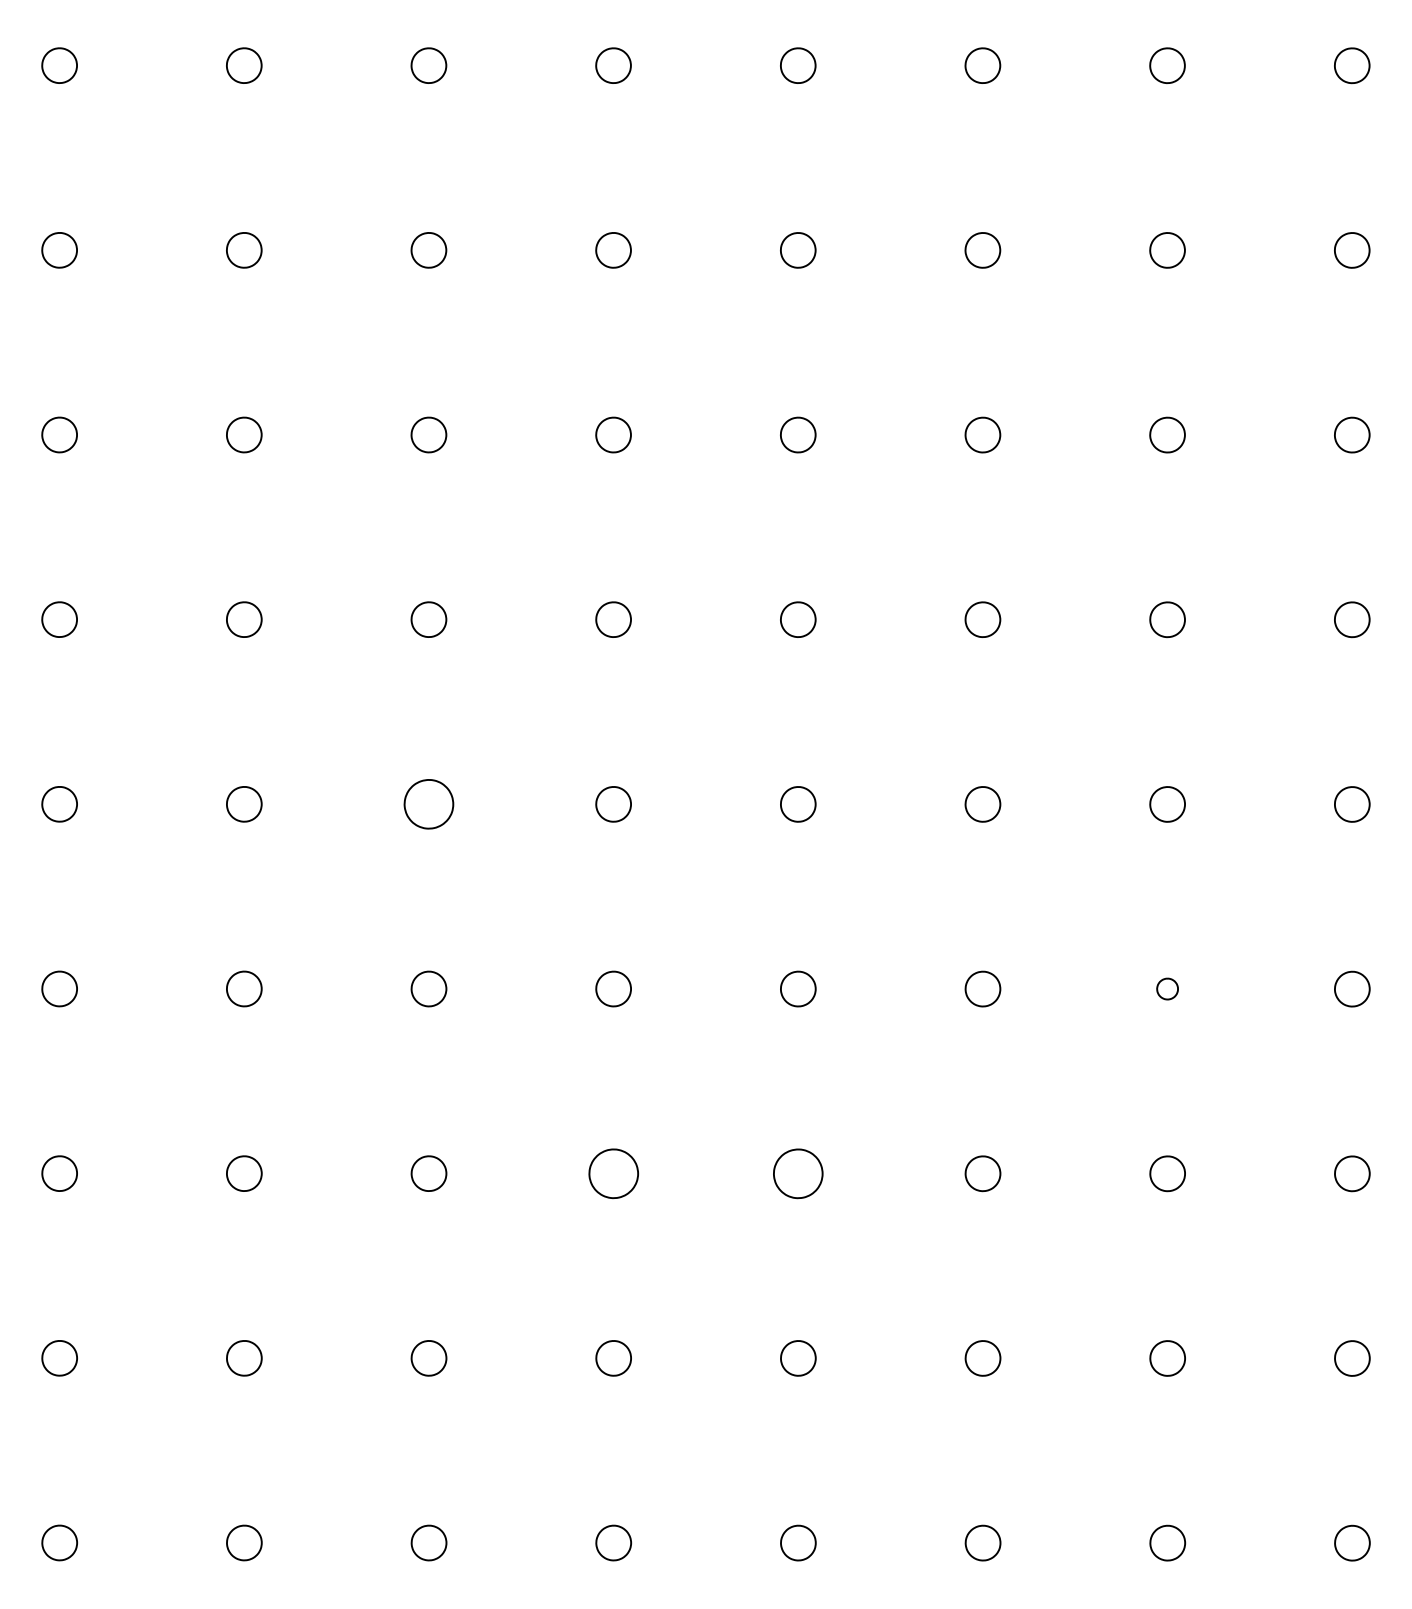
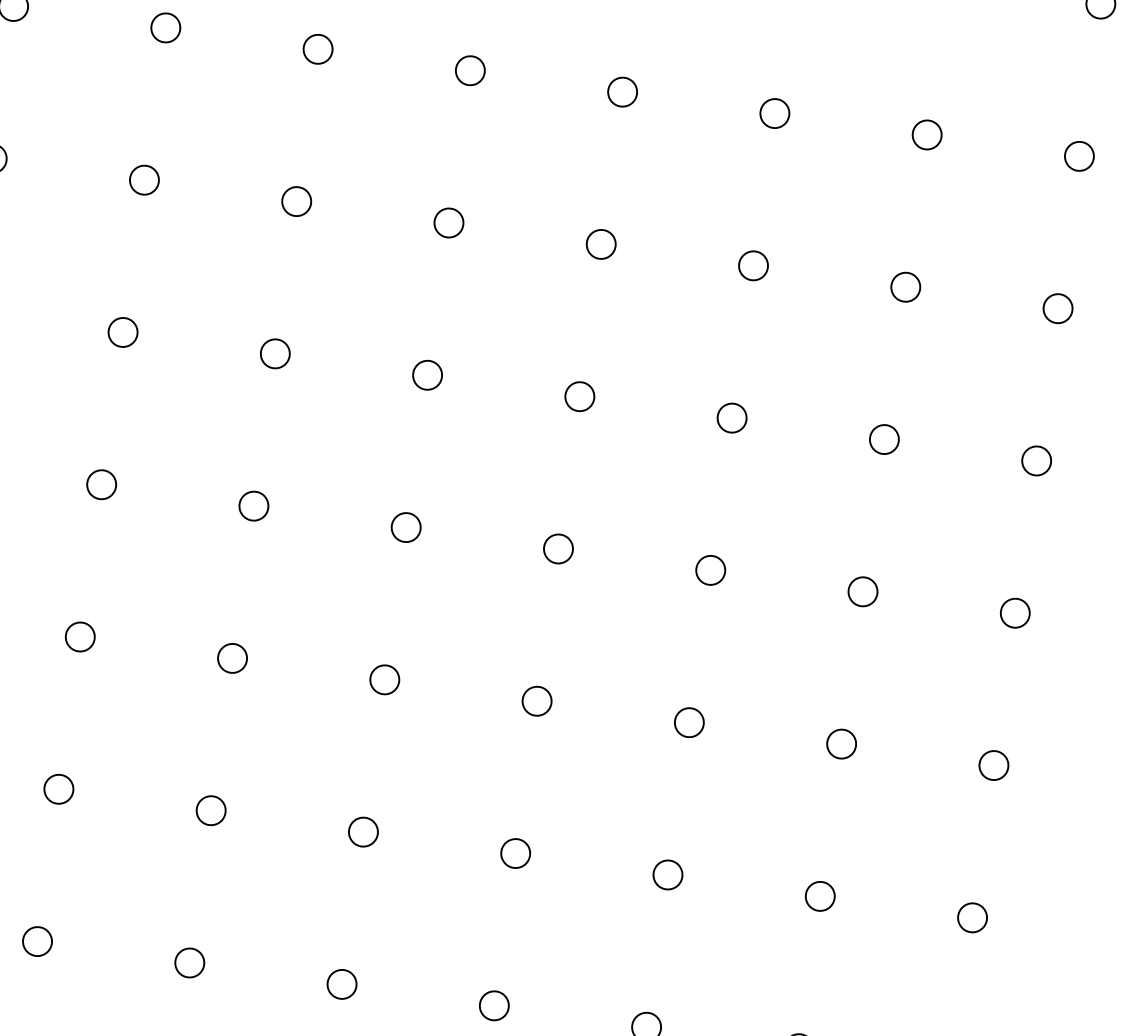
part: (428, 804) -> (253, 506), size x0.71
part: (1167, 988) -> (841, 743), size x1.67
part: (613, 1173) -> (363, 831), size x0.71
part: (798, 1173) -> (515, 853), size x0.71

